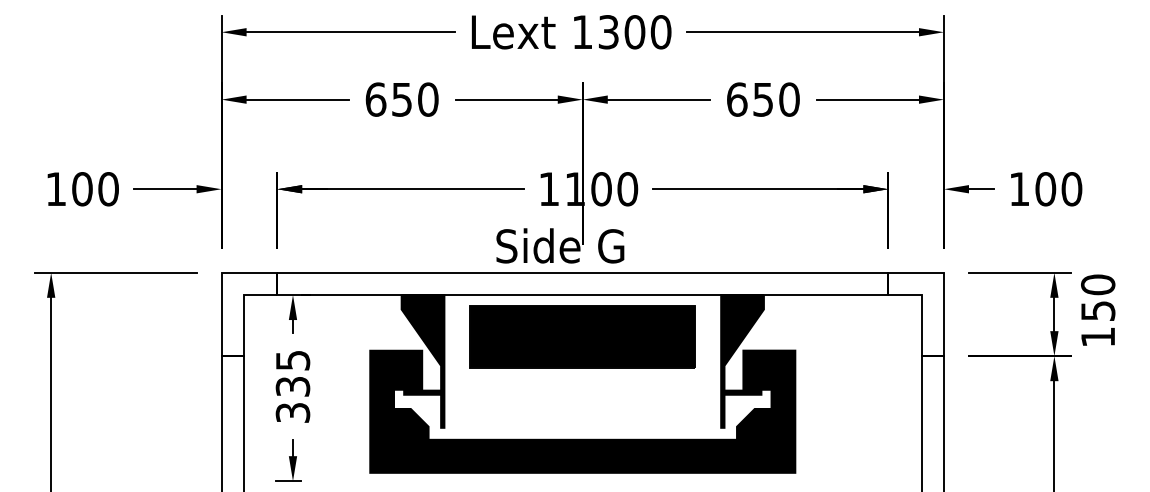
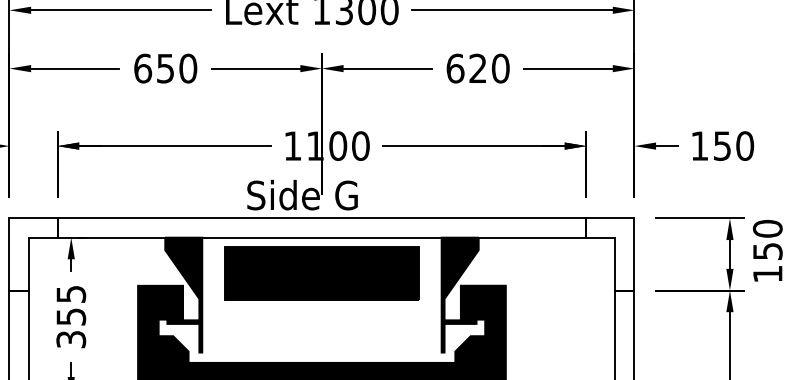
text: (762, 99) -> (477, 68), 650 -> 620
text: (1045, 189) -> (722, 146), 100 -> 150
text: (292, 386) -> (70, 316), 335 -> 355

